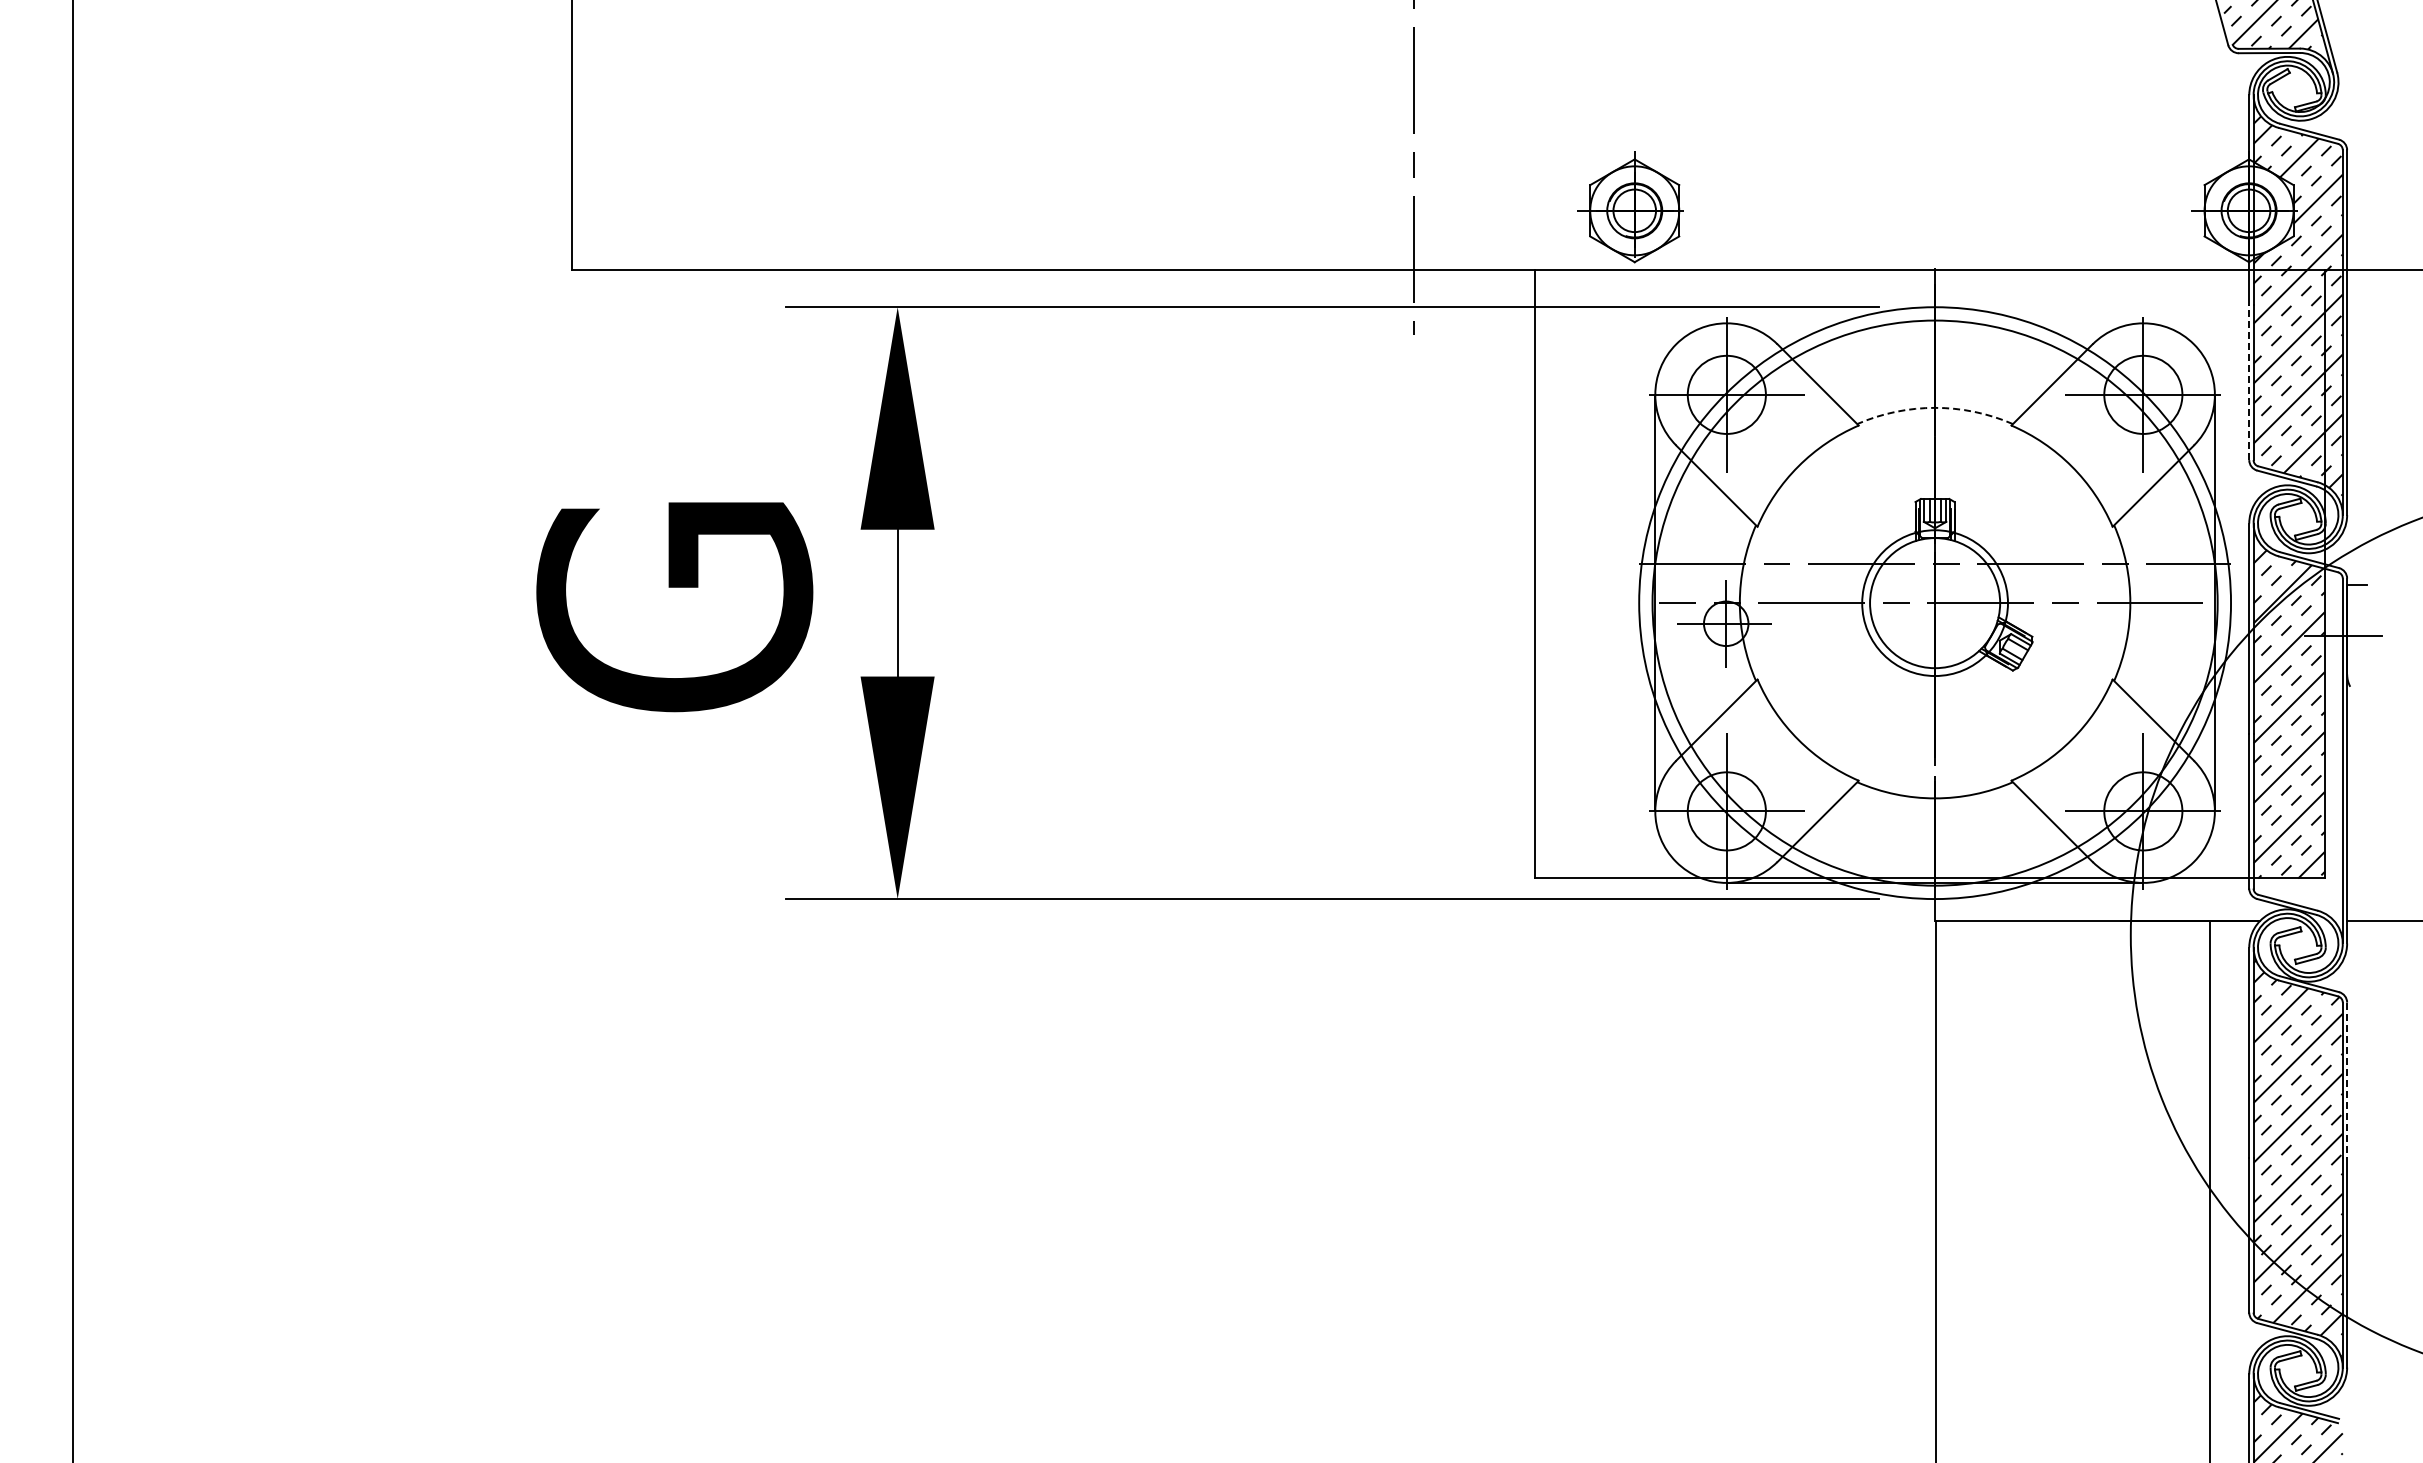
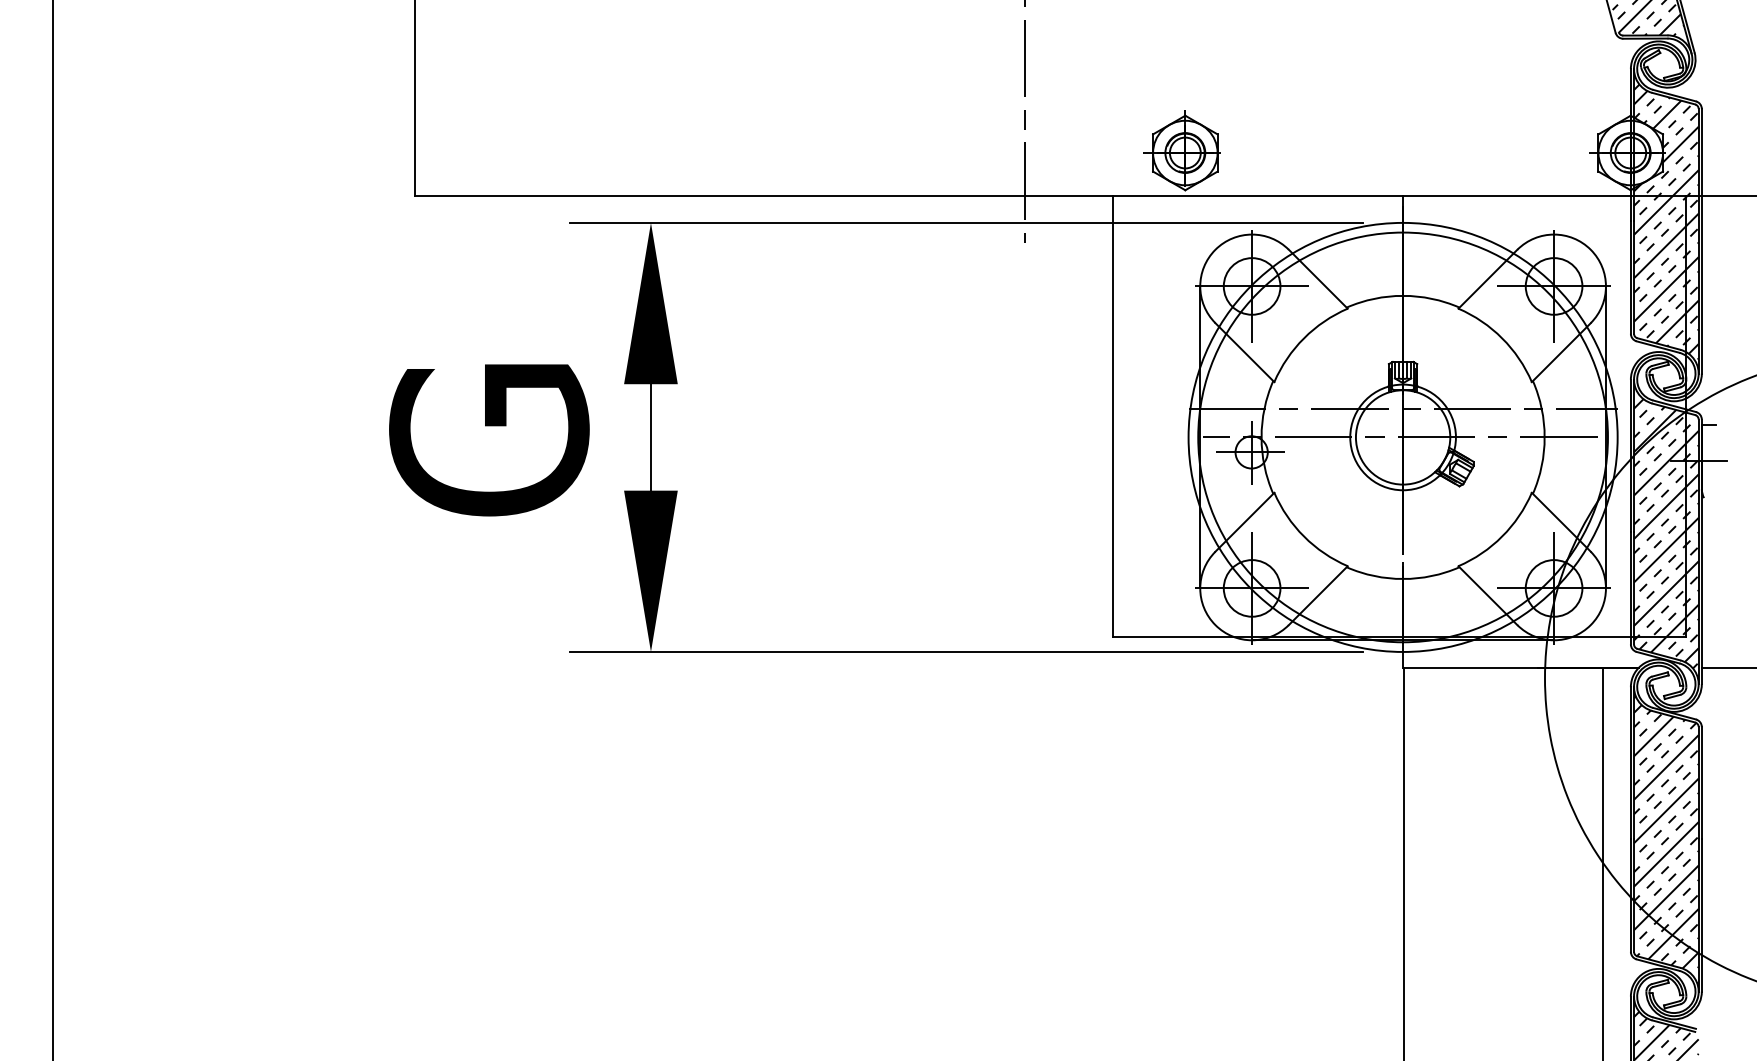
line: (2249, 382) -> (1631, 277), dashed -> solid
arc: (1935, 407) -> (1403, 295), dashed -> solid
hatch: (2297, 748) -> (1665, 542), added
line: (2347, 1080) -> (1702, 783), dashed -> solid

